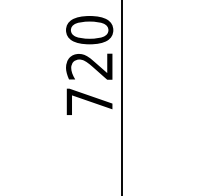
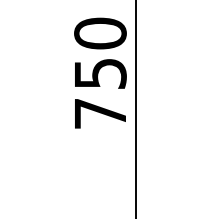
text: (89, 66) -> (100, 74), 720 -> 750

